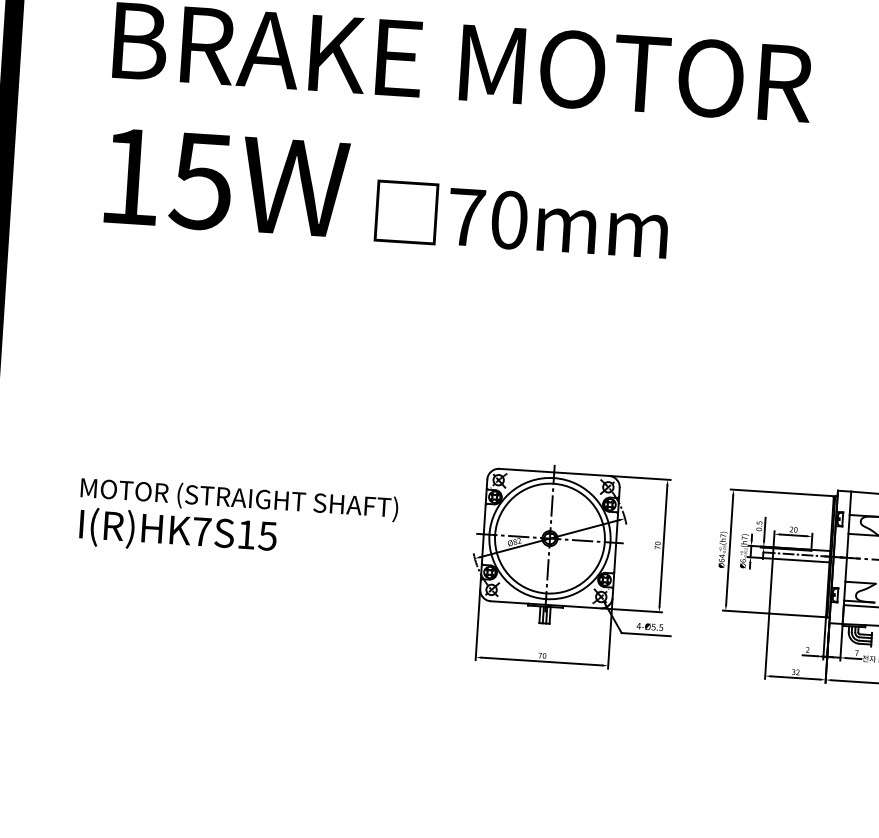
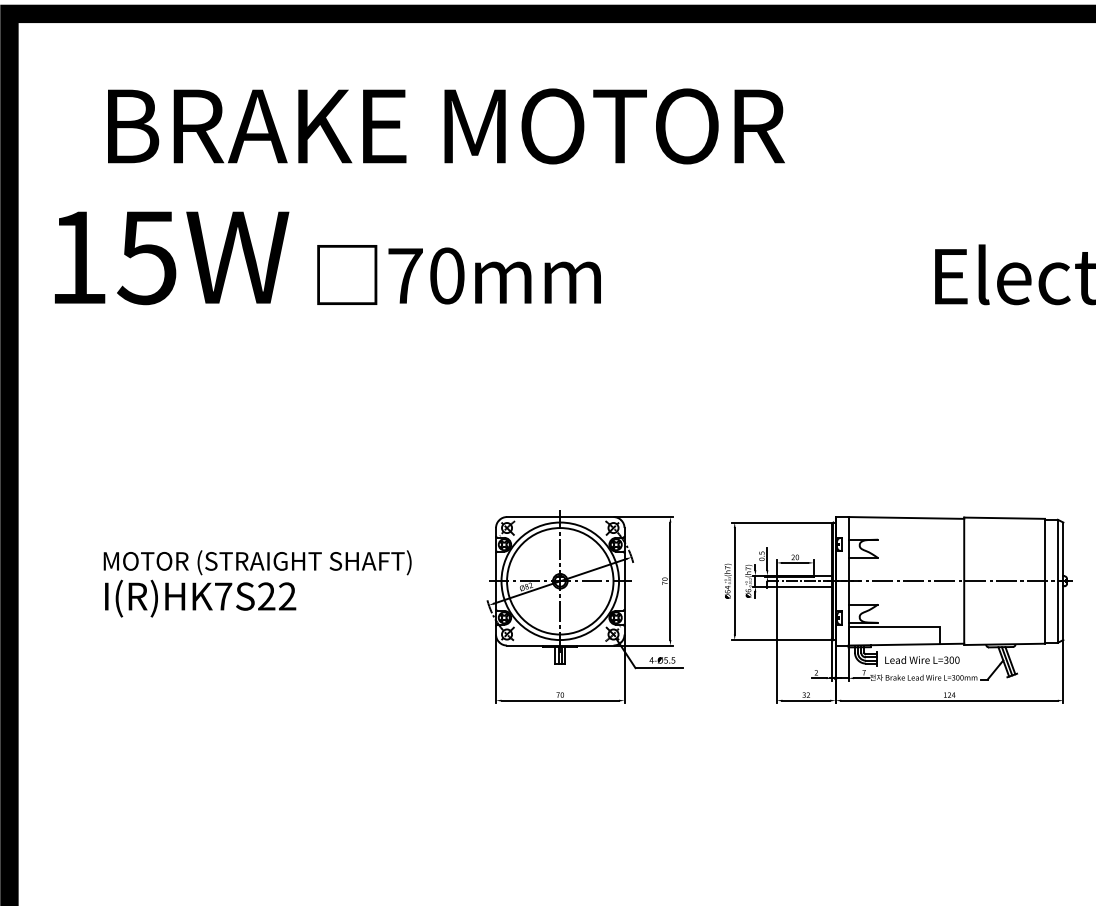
text: (387, 194) -> (327, 258), moved
text: (257, 535) -> (277, 596), I(R)HK7S15 -> I(R)HK7S22

